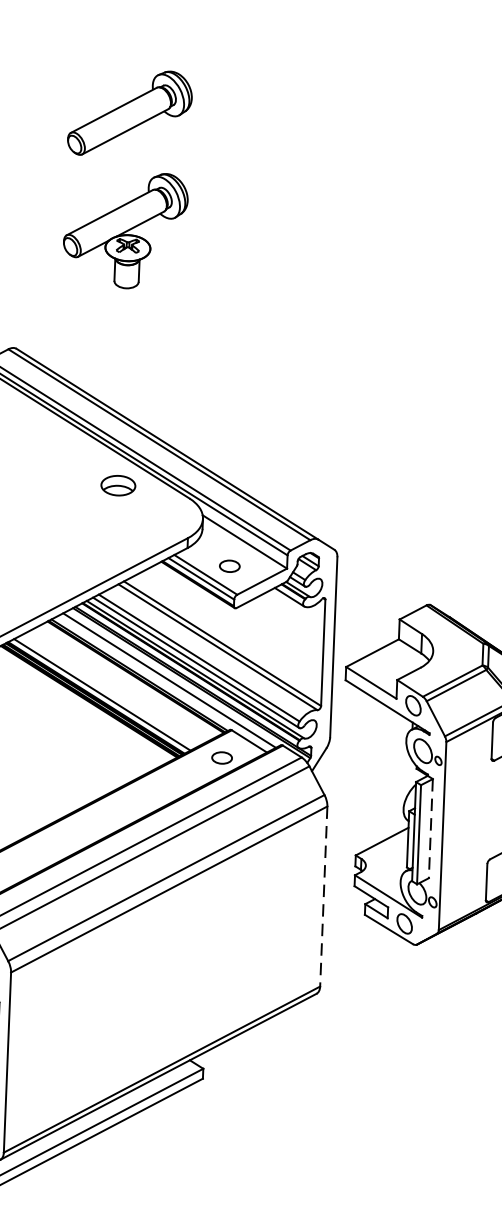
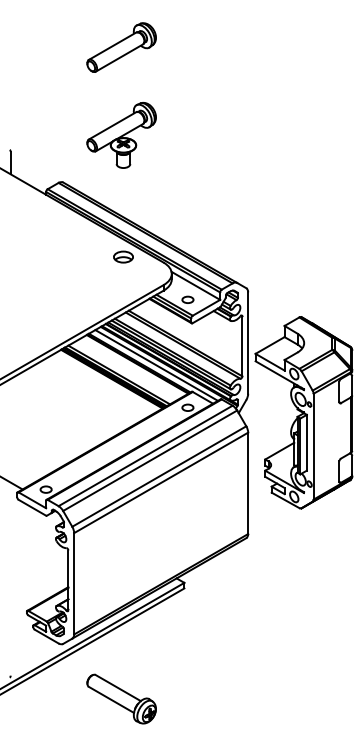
part: (125, 230) -> (121, 135), moved
line: (430, 828) -> (306, 442), dashed -> solid
line: (324, 896) -> (248, 483), dashed -> solid

